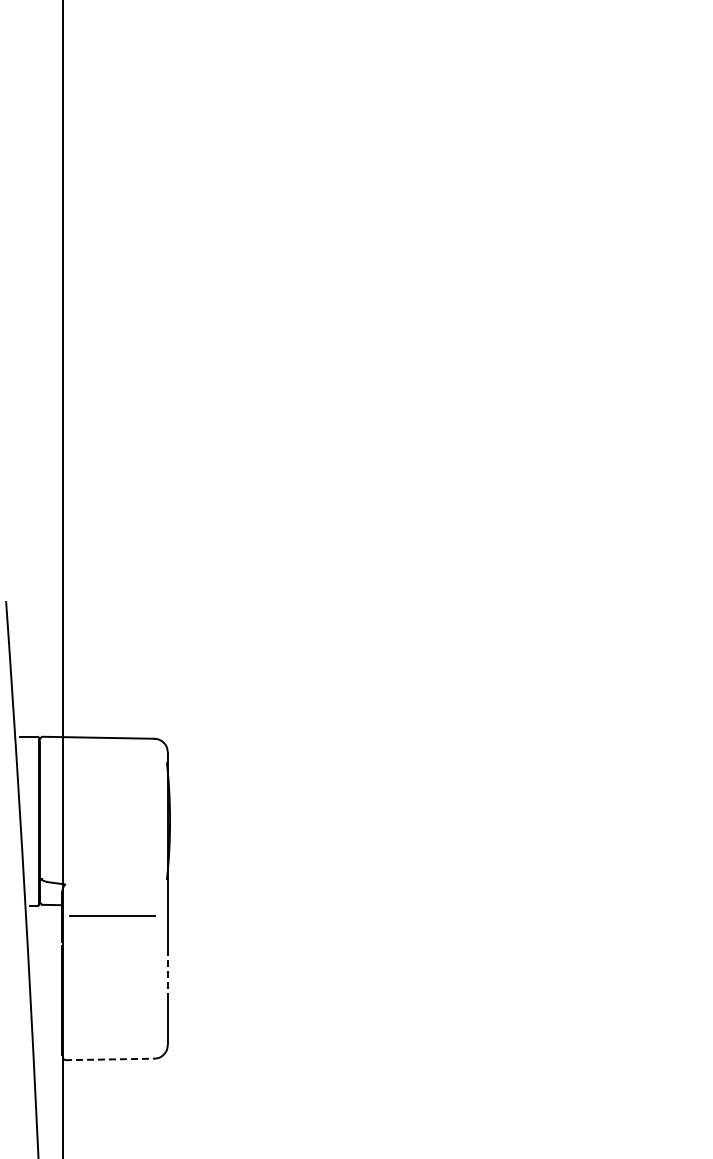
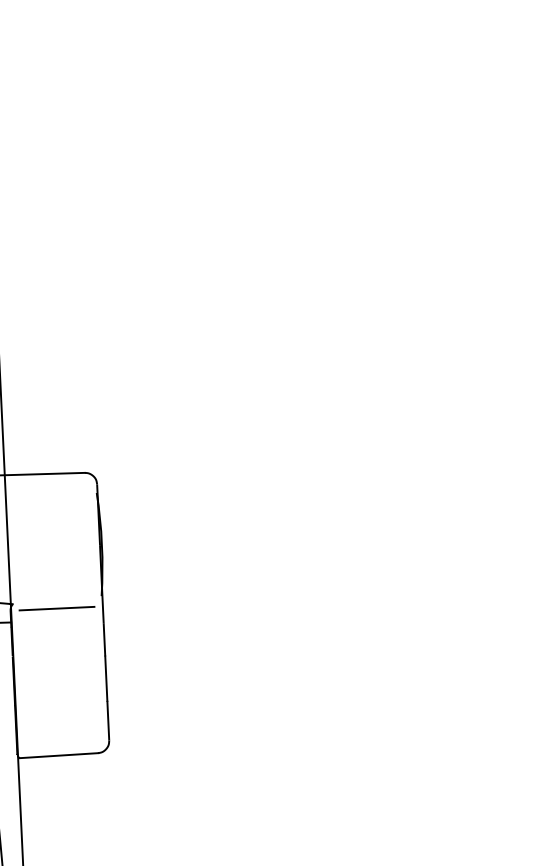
line: (112, 915) -> (57, 608), moved
line: (167, 973) -> (106, 677), dashed -> solid
line: (109, 1059) -> (58, 755), dashed -> solid

